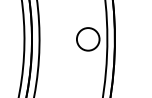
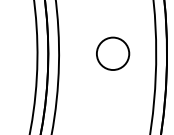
circle: (88, 39) -> (113, 53), moved

